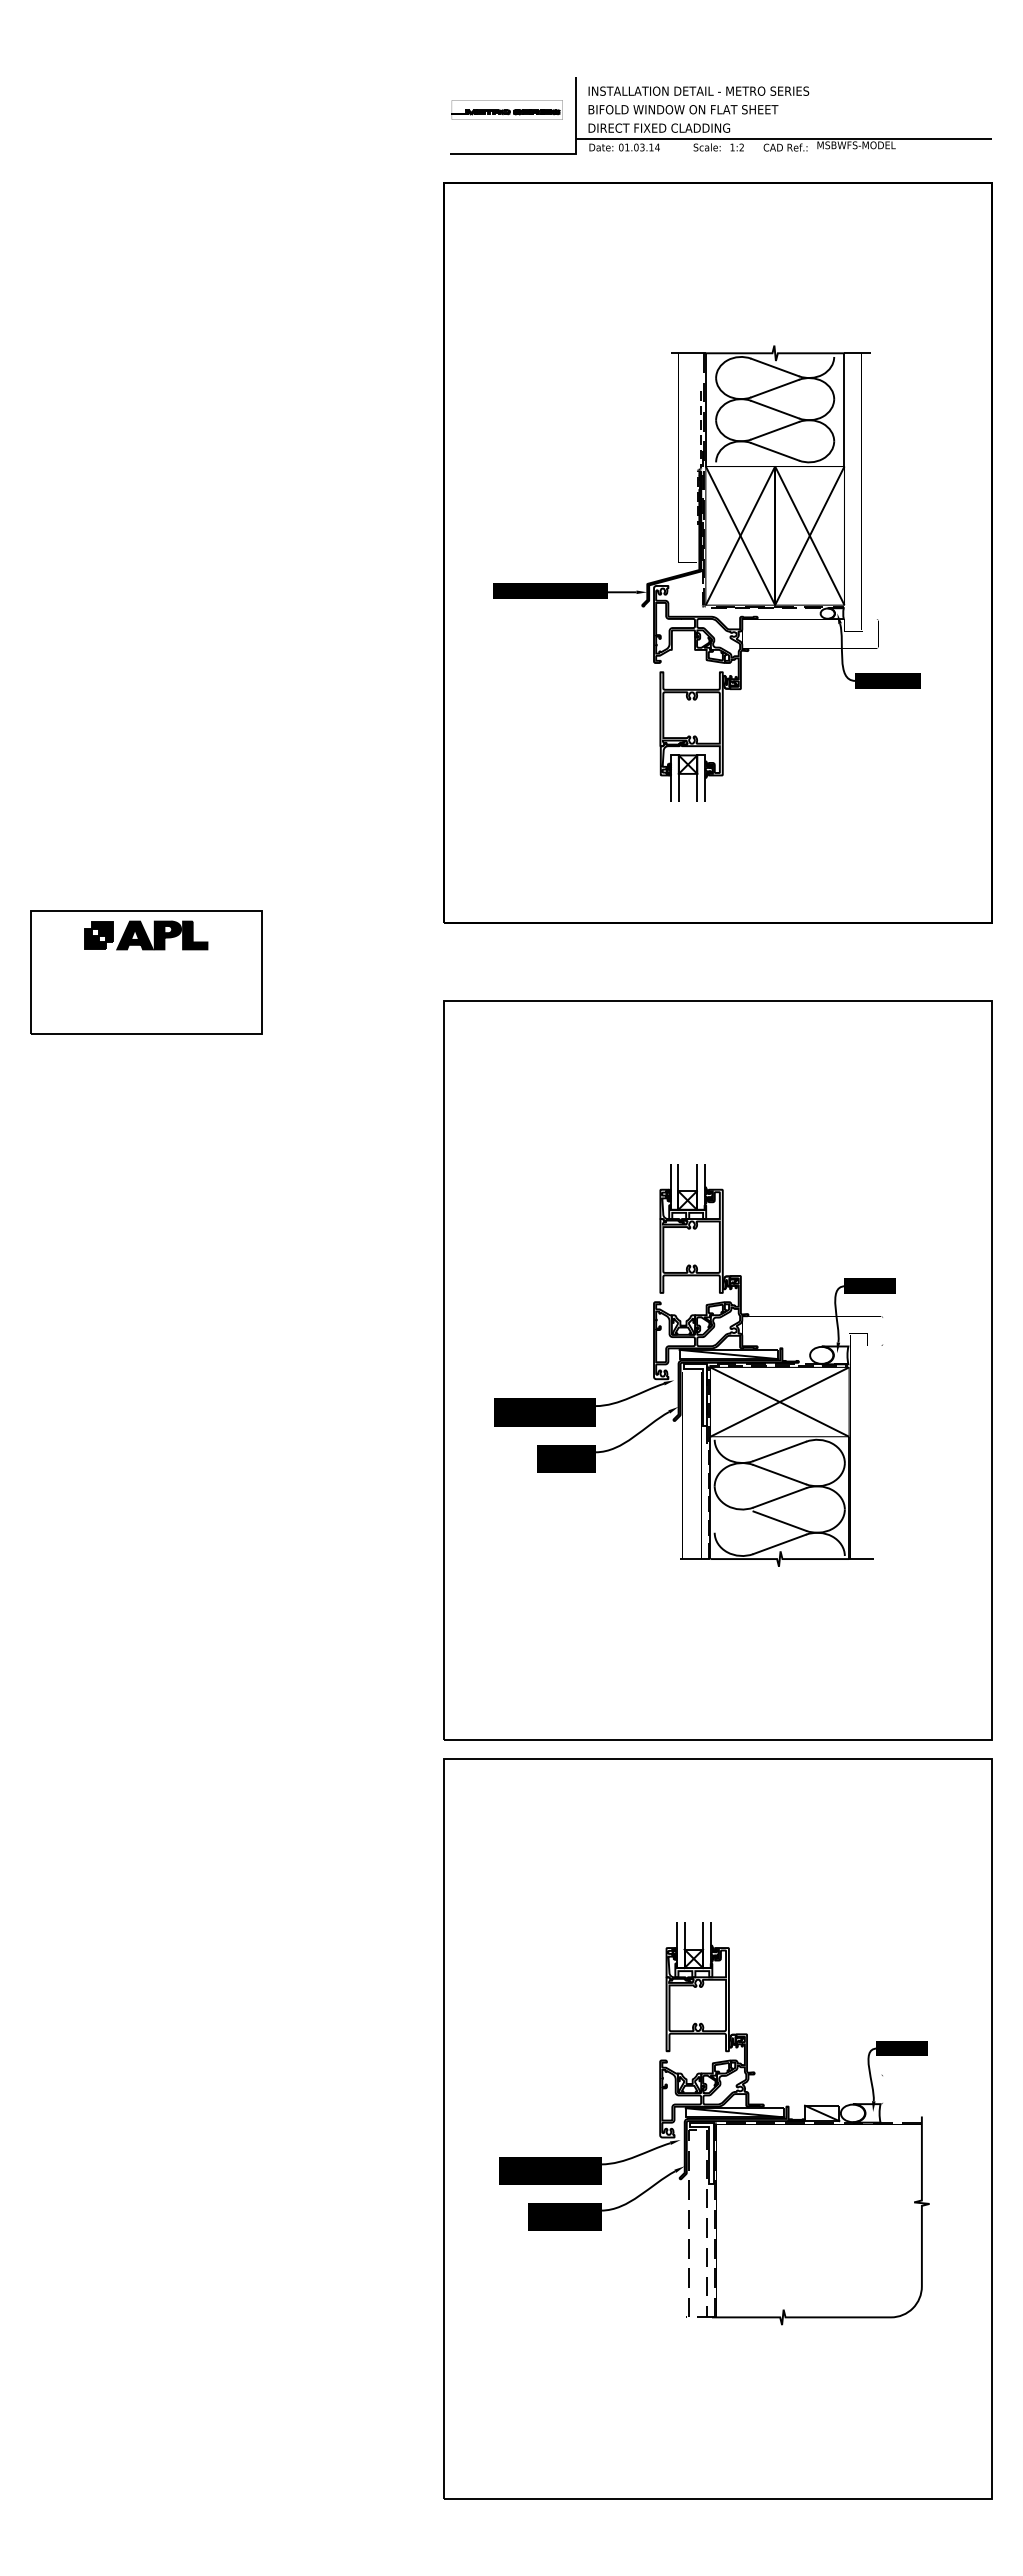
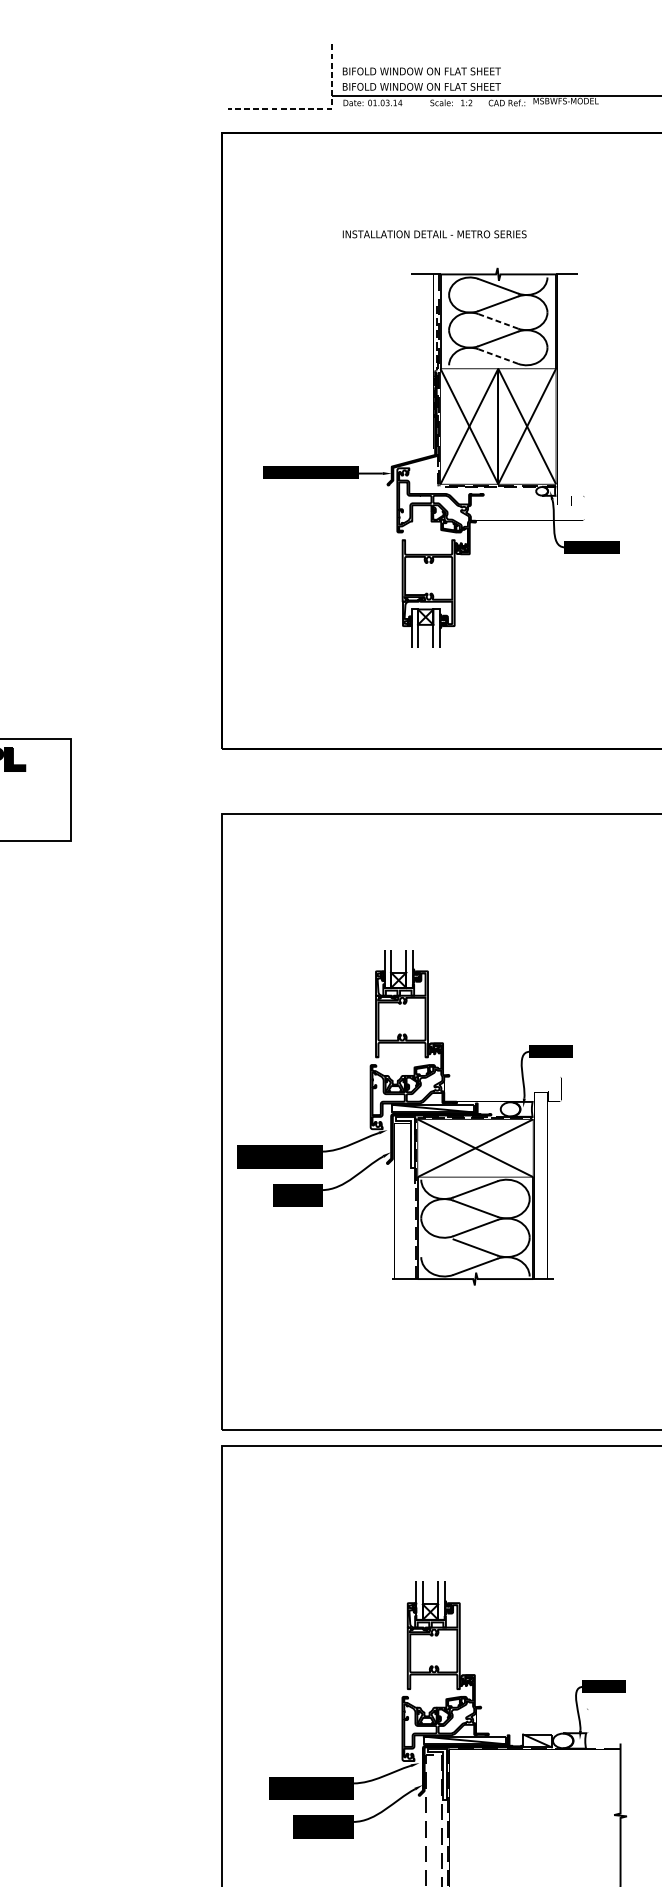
text: (698, 90) -> (434, 233), moved
part: (506, 109) -> (274, 71), removed
text: (683, 127) -> (421, 86), DIRECT FIXED CLADDING -> BIFOLD WINDOW ON FLAT SHEET
line: (552, 154) -> (312, 108), solid -> dashed
line: (775, 409) -> (498, 321), solid -> dashed
line: (775, 452) -> (498, 357), solid -> dashed
part: (694, 1365) -> (404, 1117), moved

